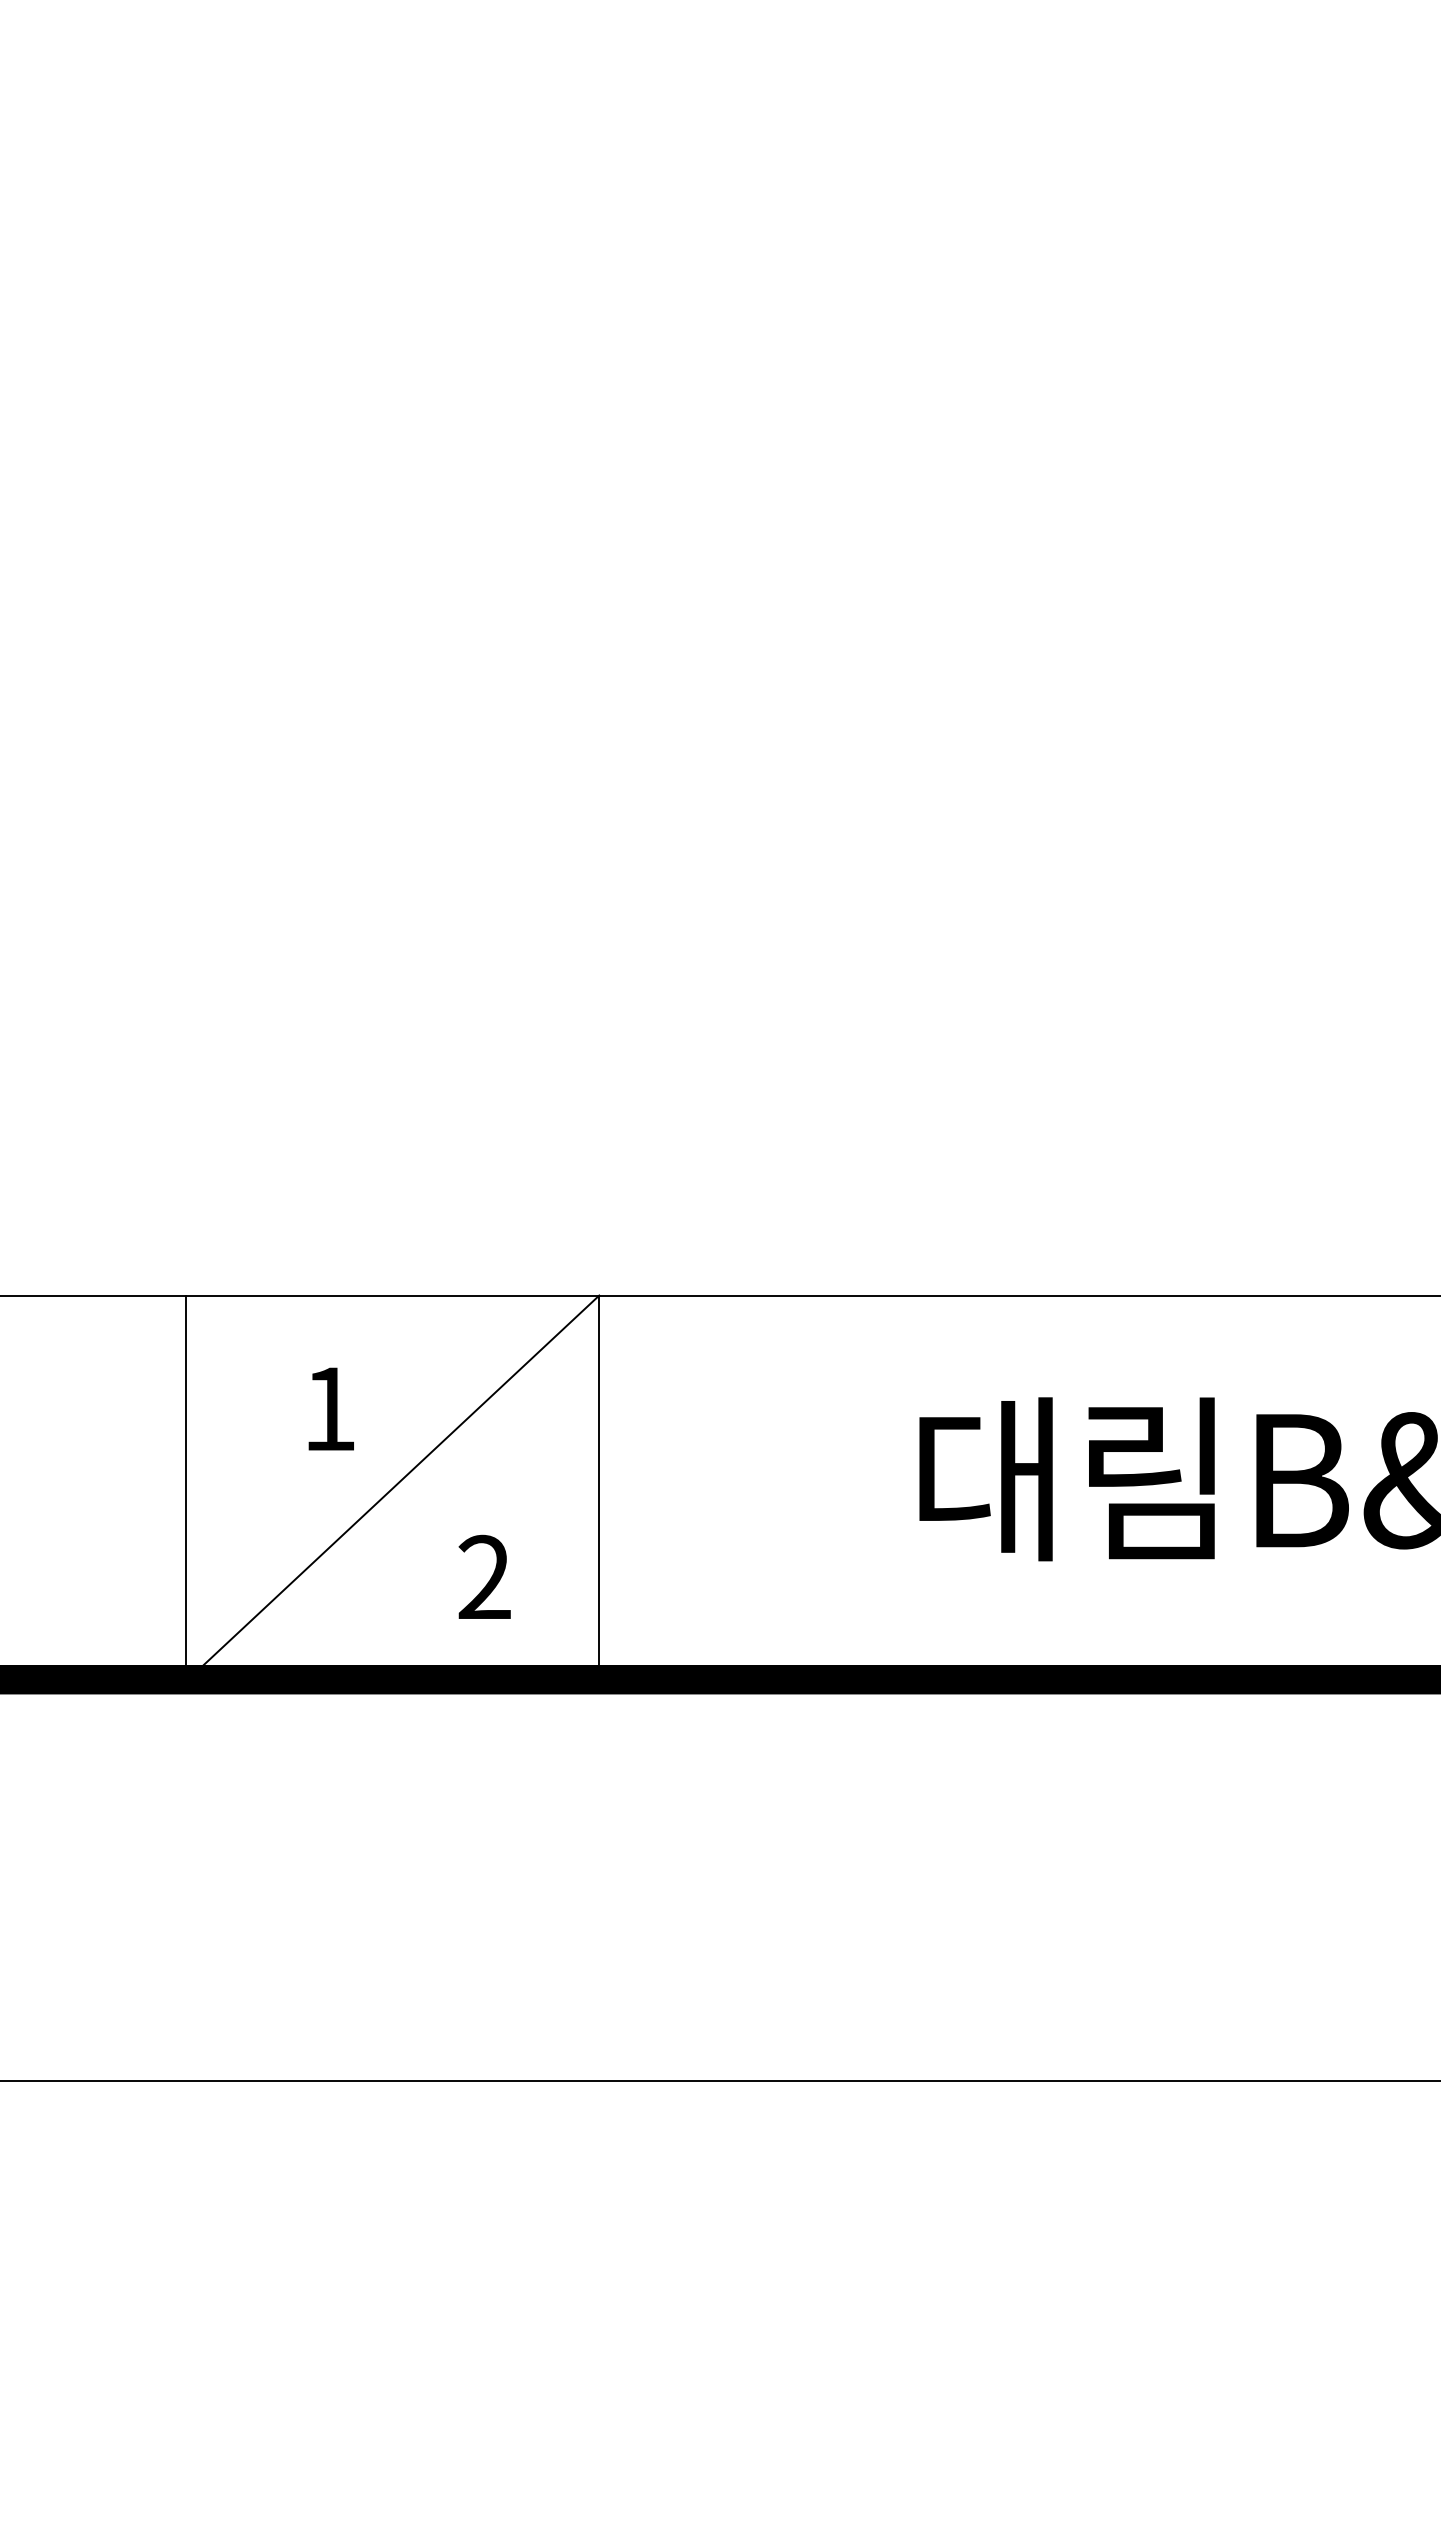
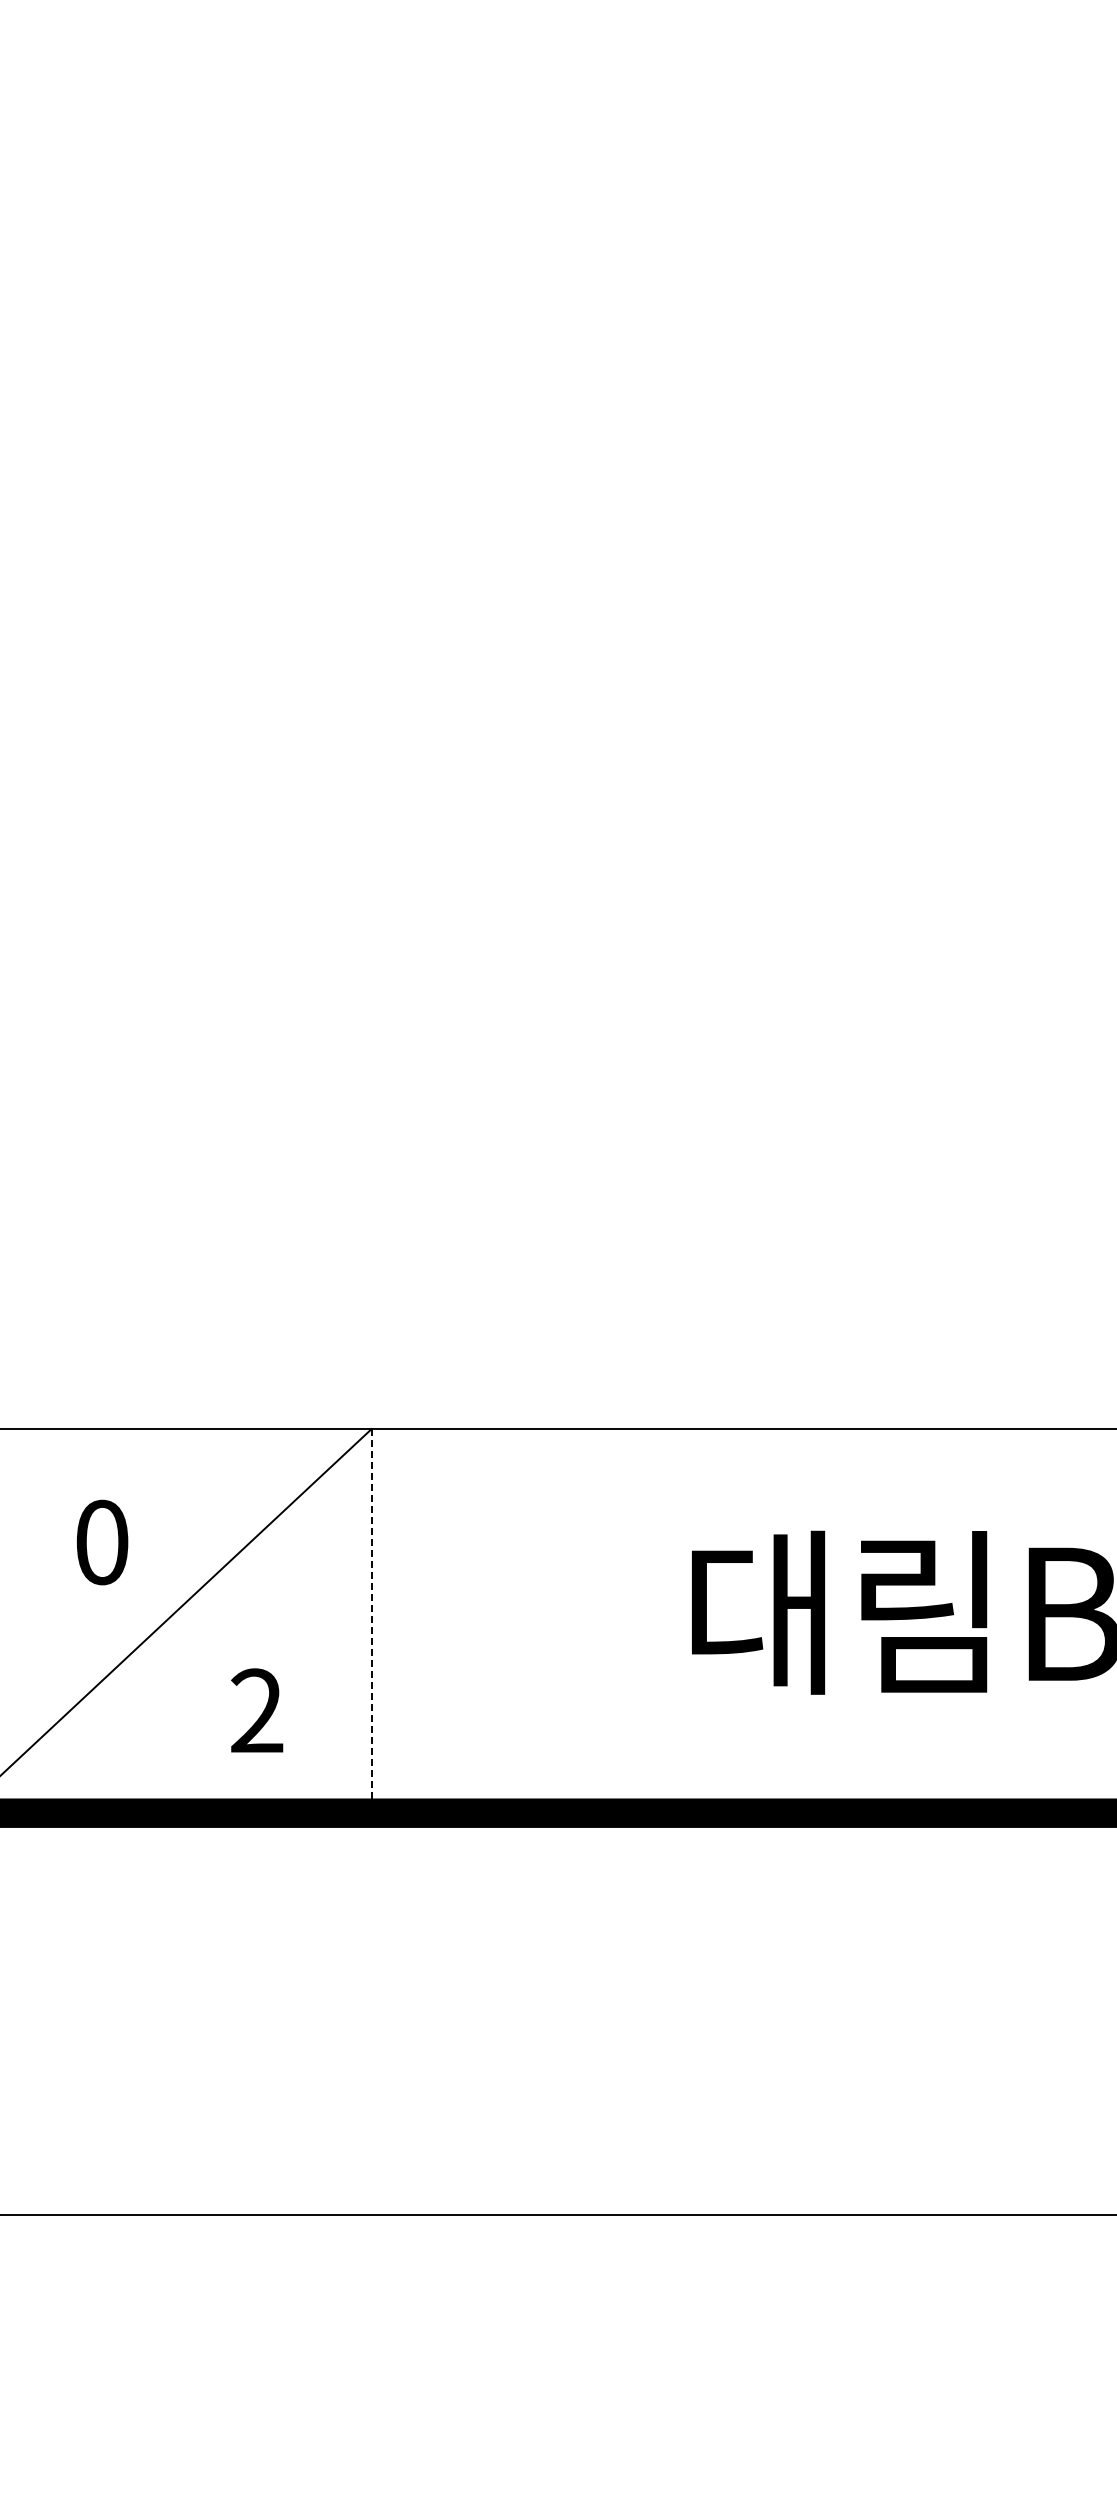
text: (329, 1408) -> (101, 1541), 1 -> 0
line: (599, 1488) -> (371, 1621), solid -> dashed

